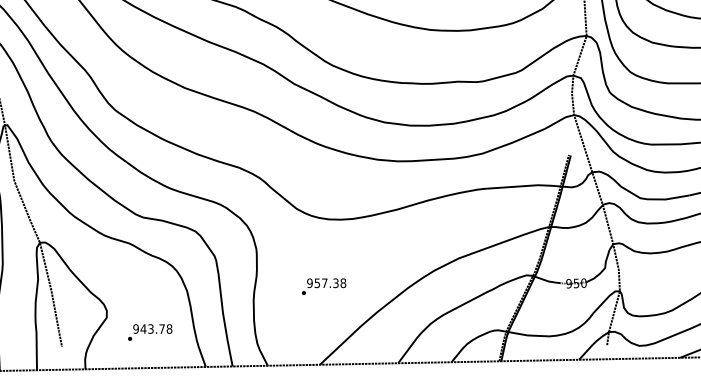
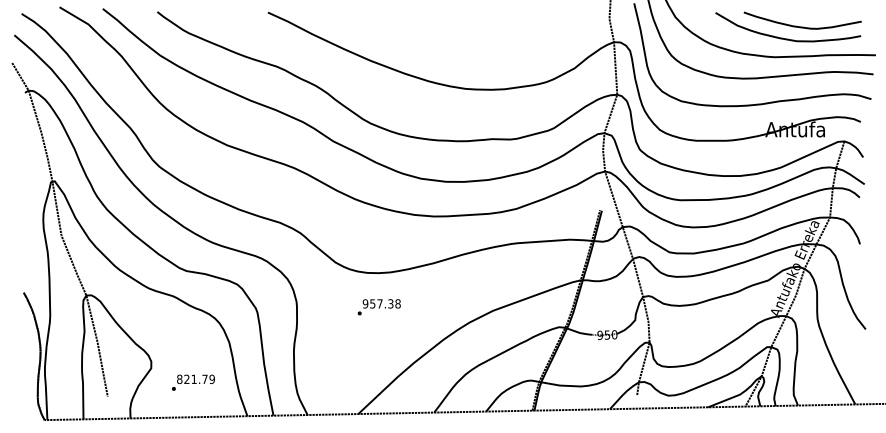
text: (323, 286) -> (378, 307), moved
text: (152, 329) -> (195, 379), 943.78 -> 821.79

